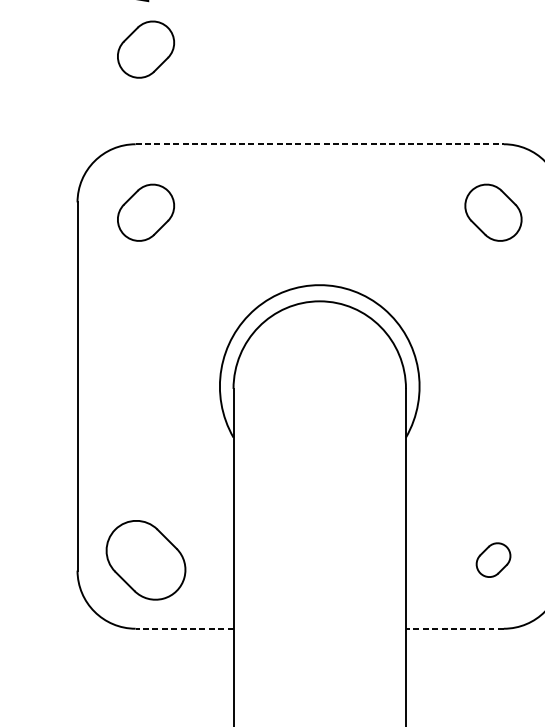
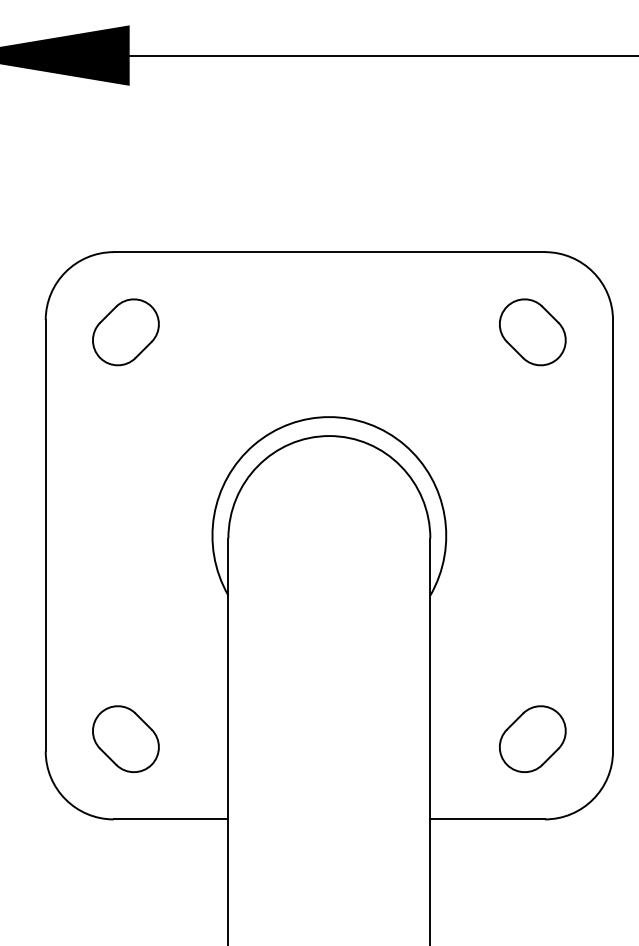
part: (145, 49) -> (125, 141), removed
line: (319, 144) -> (329, 252), dashed -> solid
part: (145, 559) -> (125, 738), size x0.71
part: (493, 559) -> (532, 738), size x1.67
line: (184, 628) -> (170, 819), dashed -> solid
line: (454, 628) -> (487, 819), dashed -> solid

